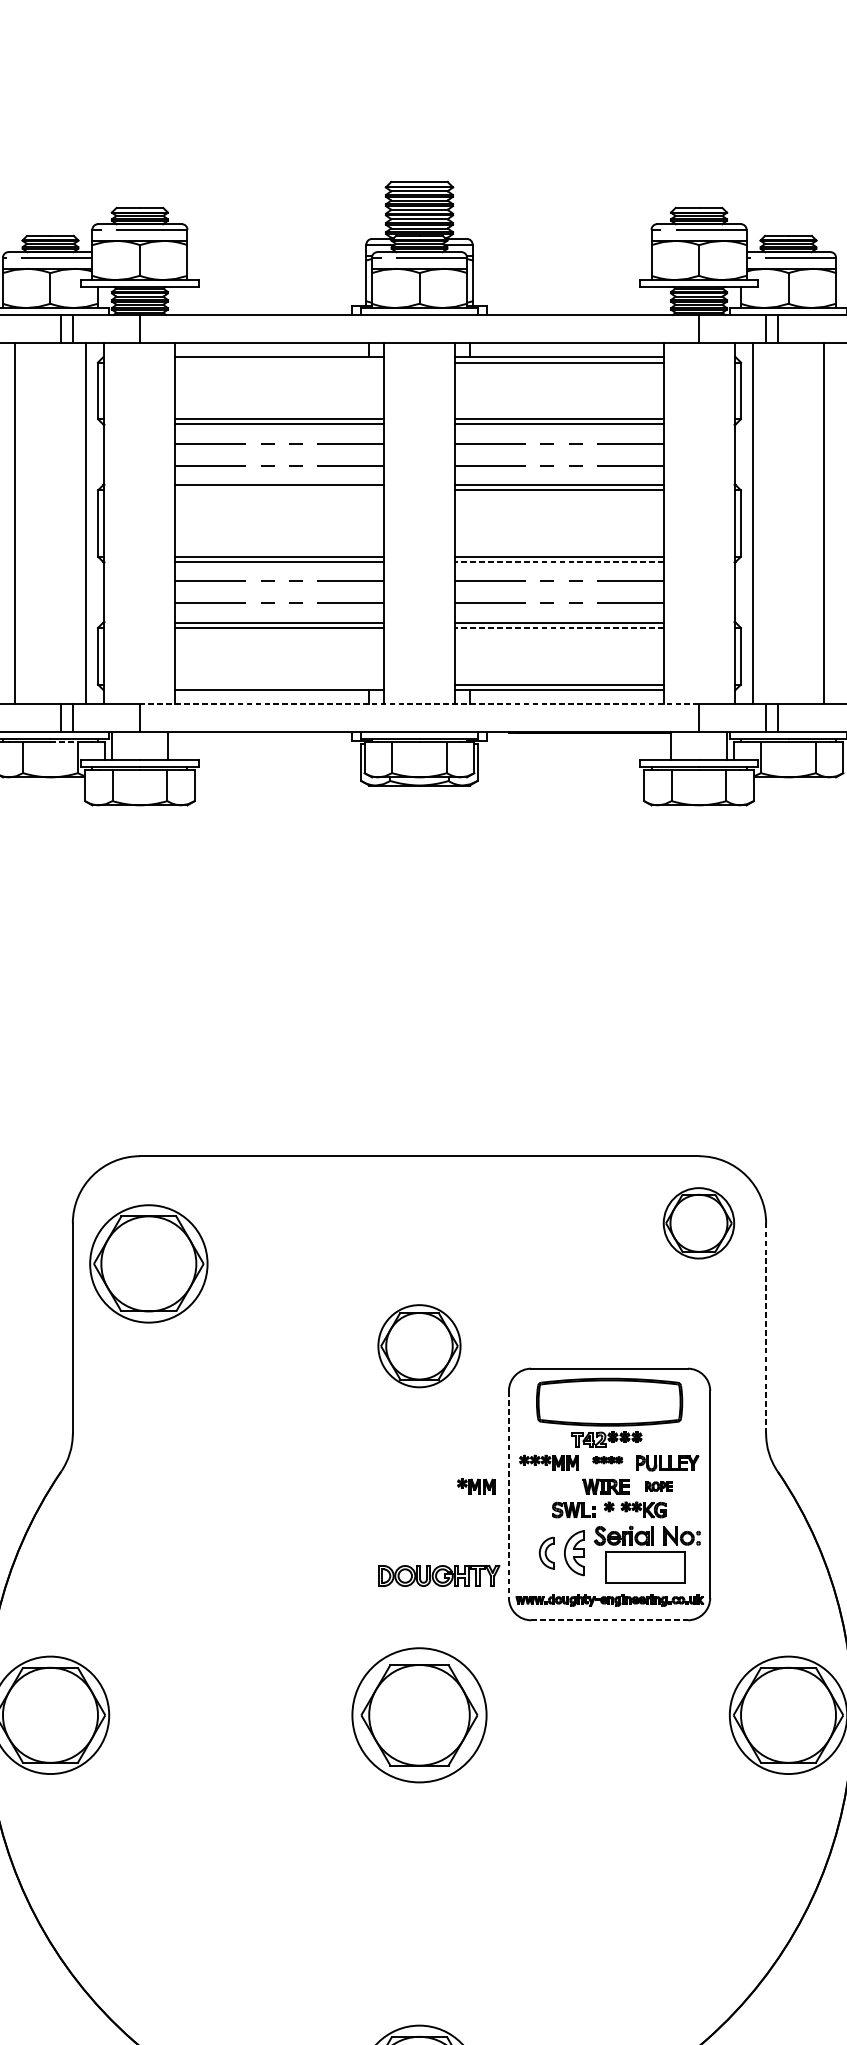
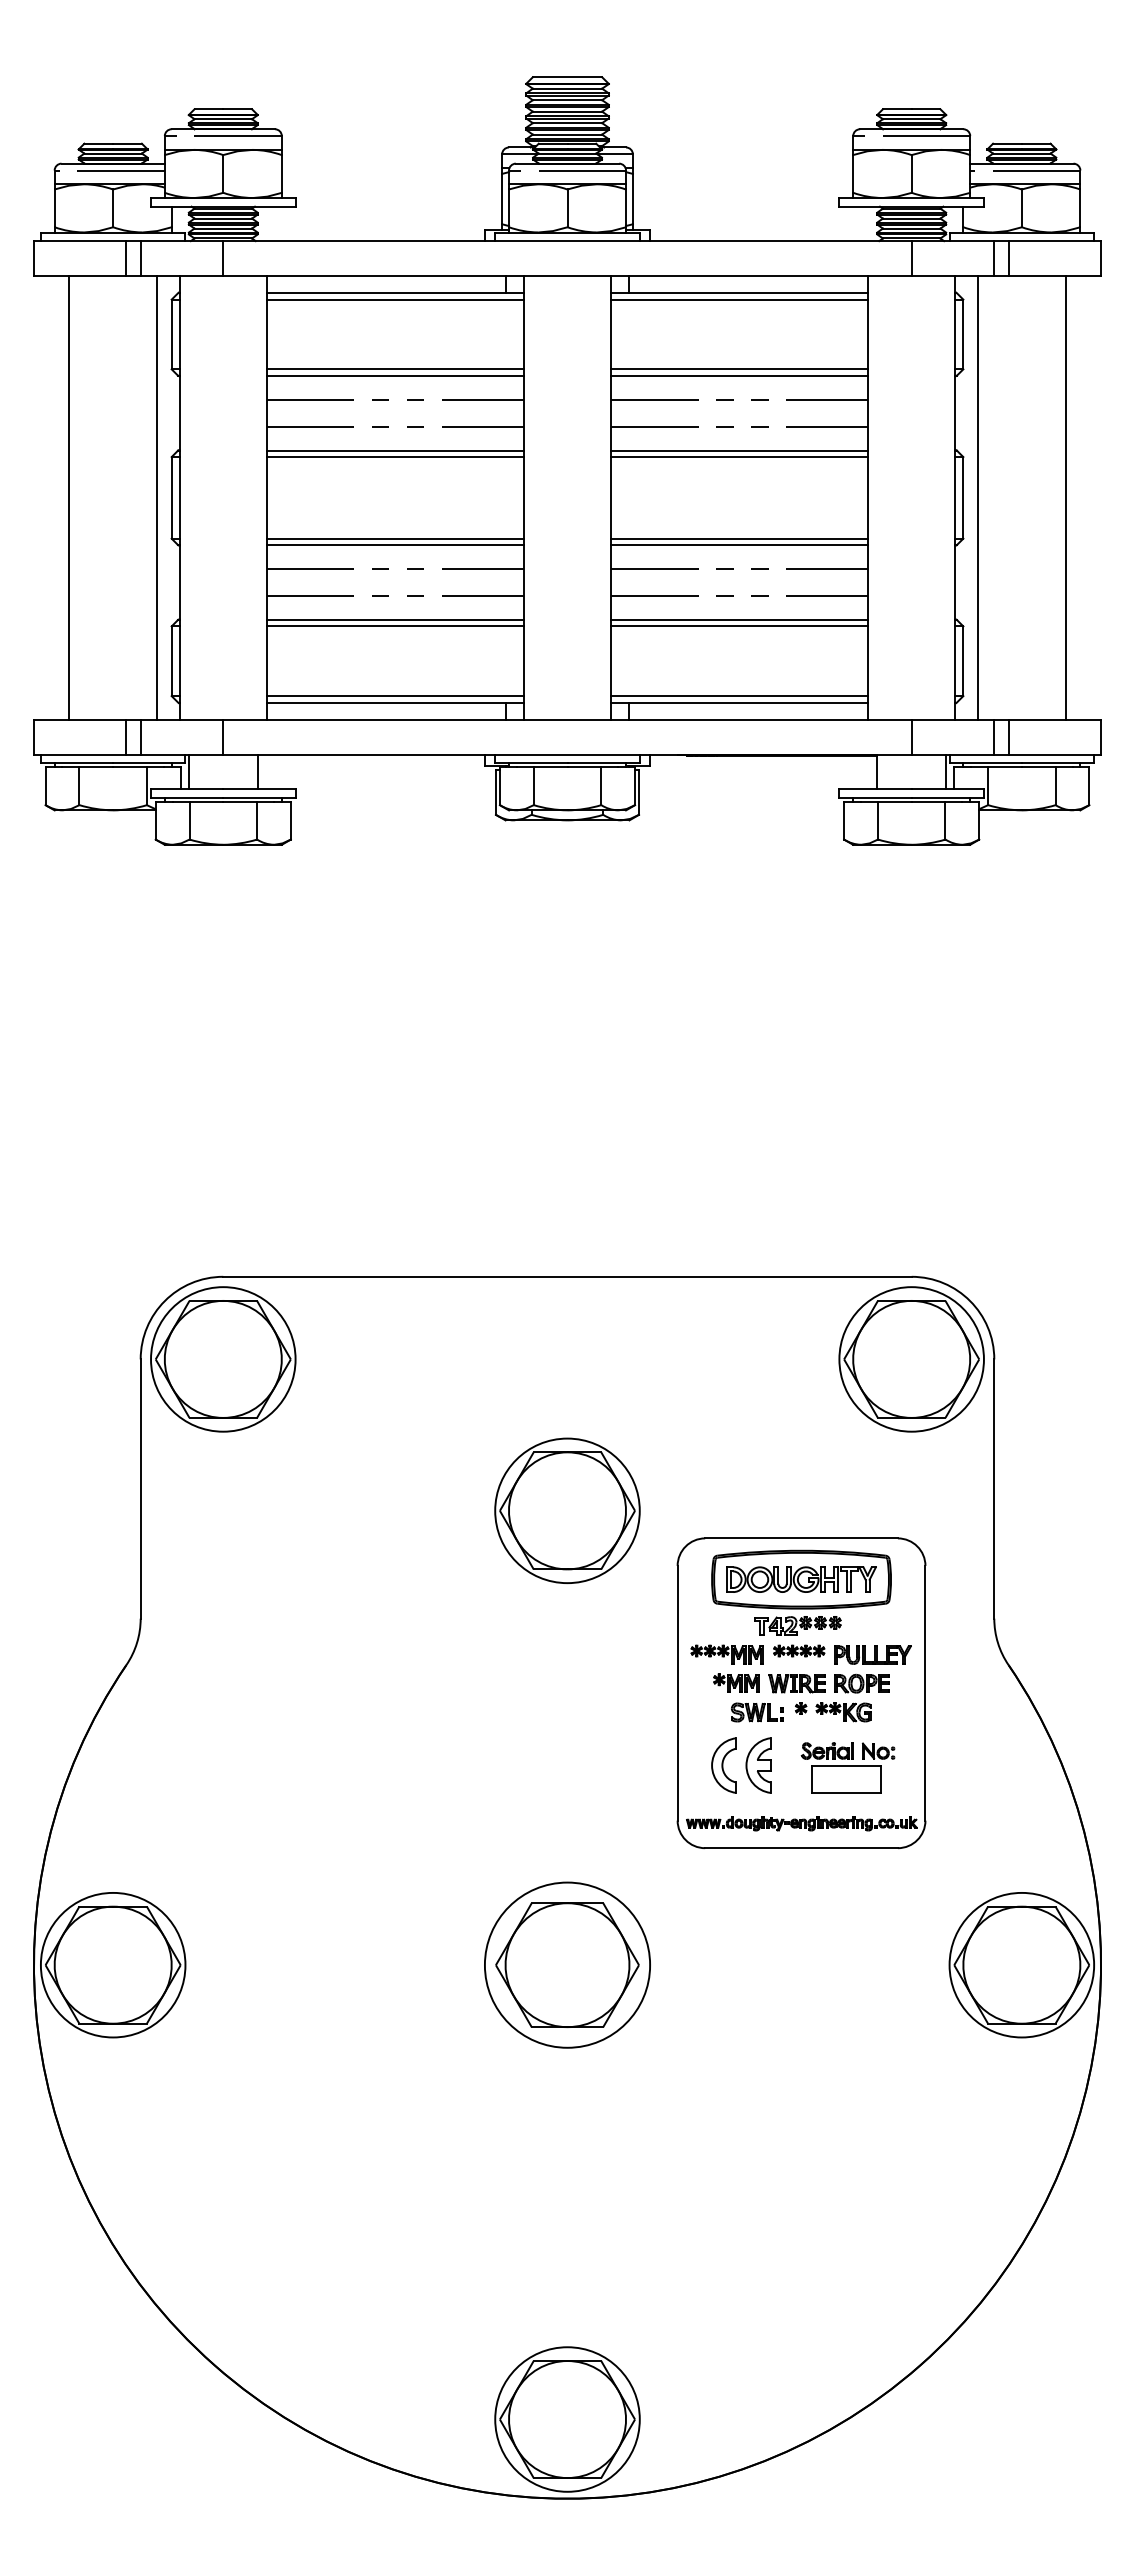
line: (279, 362) -> (395, 299), added
line: (279, 490) -> (395, 457), added
line: (559, 562) -> (739, 545), dashed -> solid
line: (559, 628) -> (739, 626), dashed -> solid
line: (279, 684) -> (395, 696), added
line: (419, 704) -> (567, 720), dashed -> solid
line: (64, 742) -> (130, 767), dashed -> solid
part: (698, 1223) -> (911, 1359), size x1.67
part: (149, 1263) -> (223, 1359), moved
line: (766, 1328) -> (994, 1489), dashed -> solid
part: (419, 1346) -> (567, 1510), size x1.43
part: (607, 1459) -> (799, 1650), size x1.43
part: (476, 1485) -> (736, 1682), moved
part: (658, 1486) -> (861, 1683), size x1.67
line: (508, 1494) -> (677, 1693), dashed -> solid
part: (546, 1553) -> (723, 1765), size x1.43
part: (646, 1554) -> (847, 1767), size x0.71
part: (438, 1575) -> (801, 1579), moved
line: (610, 1620) -> (802, 1848), dashed -> solid

